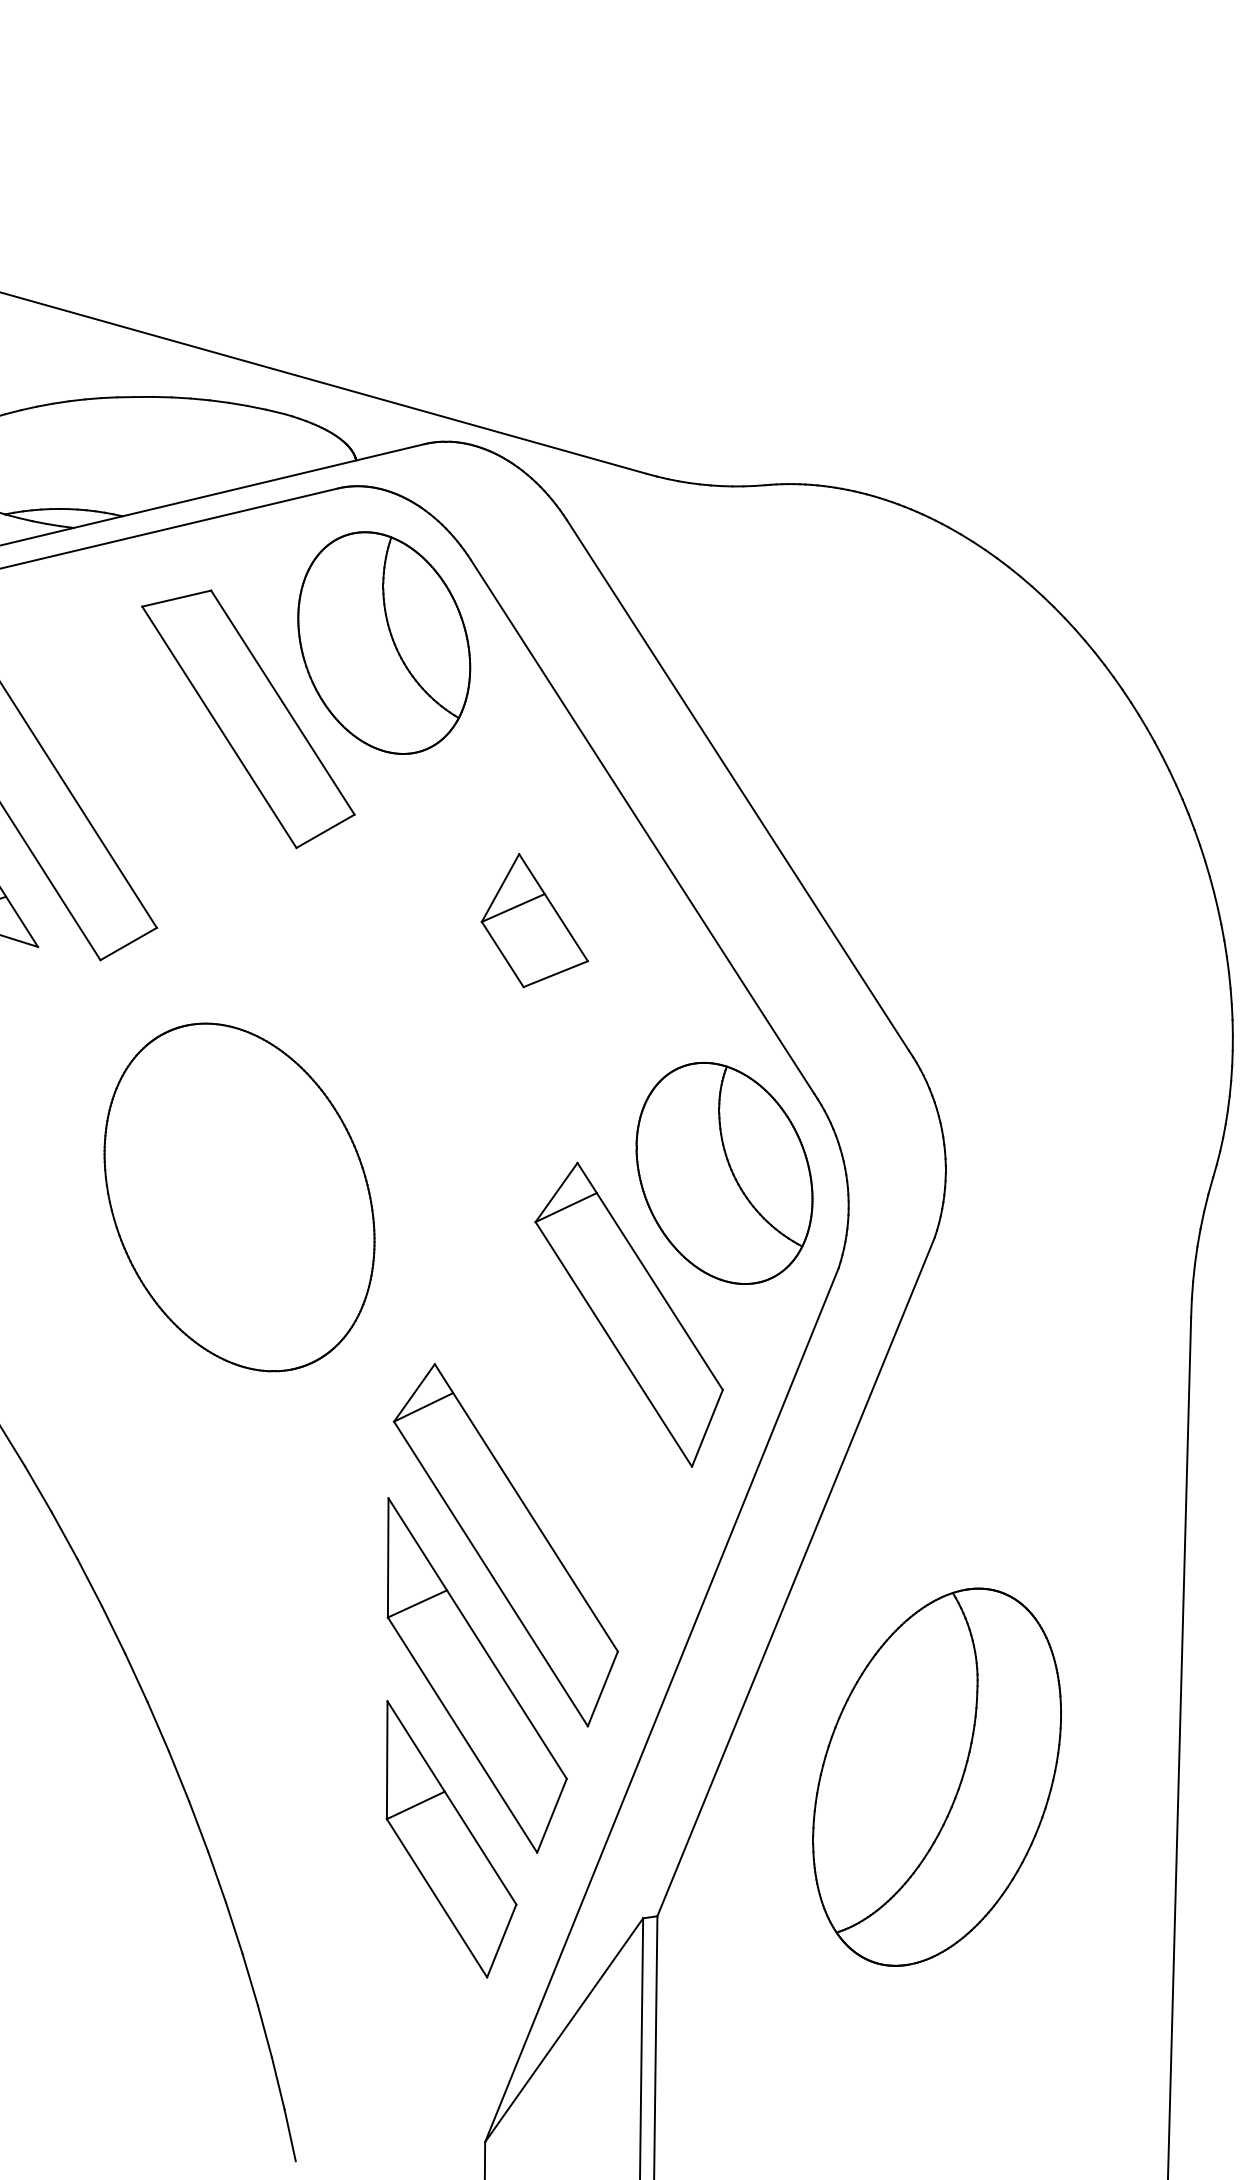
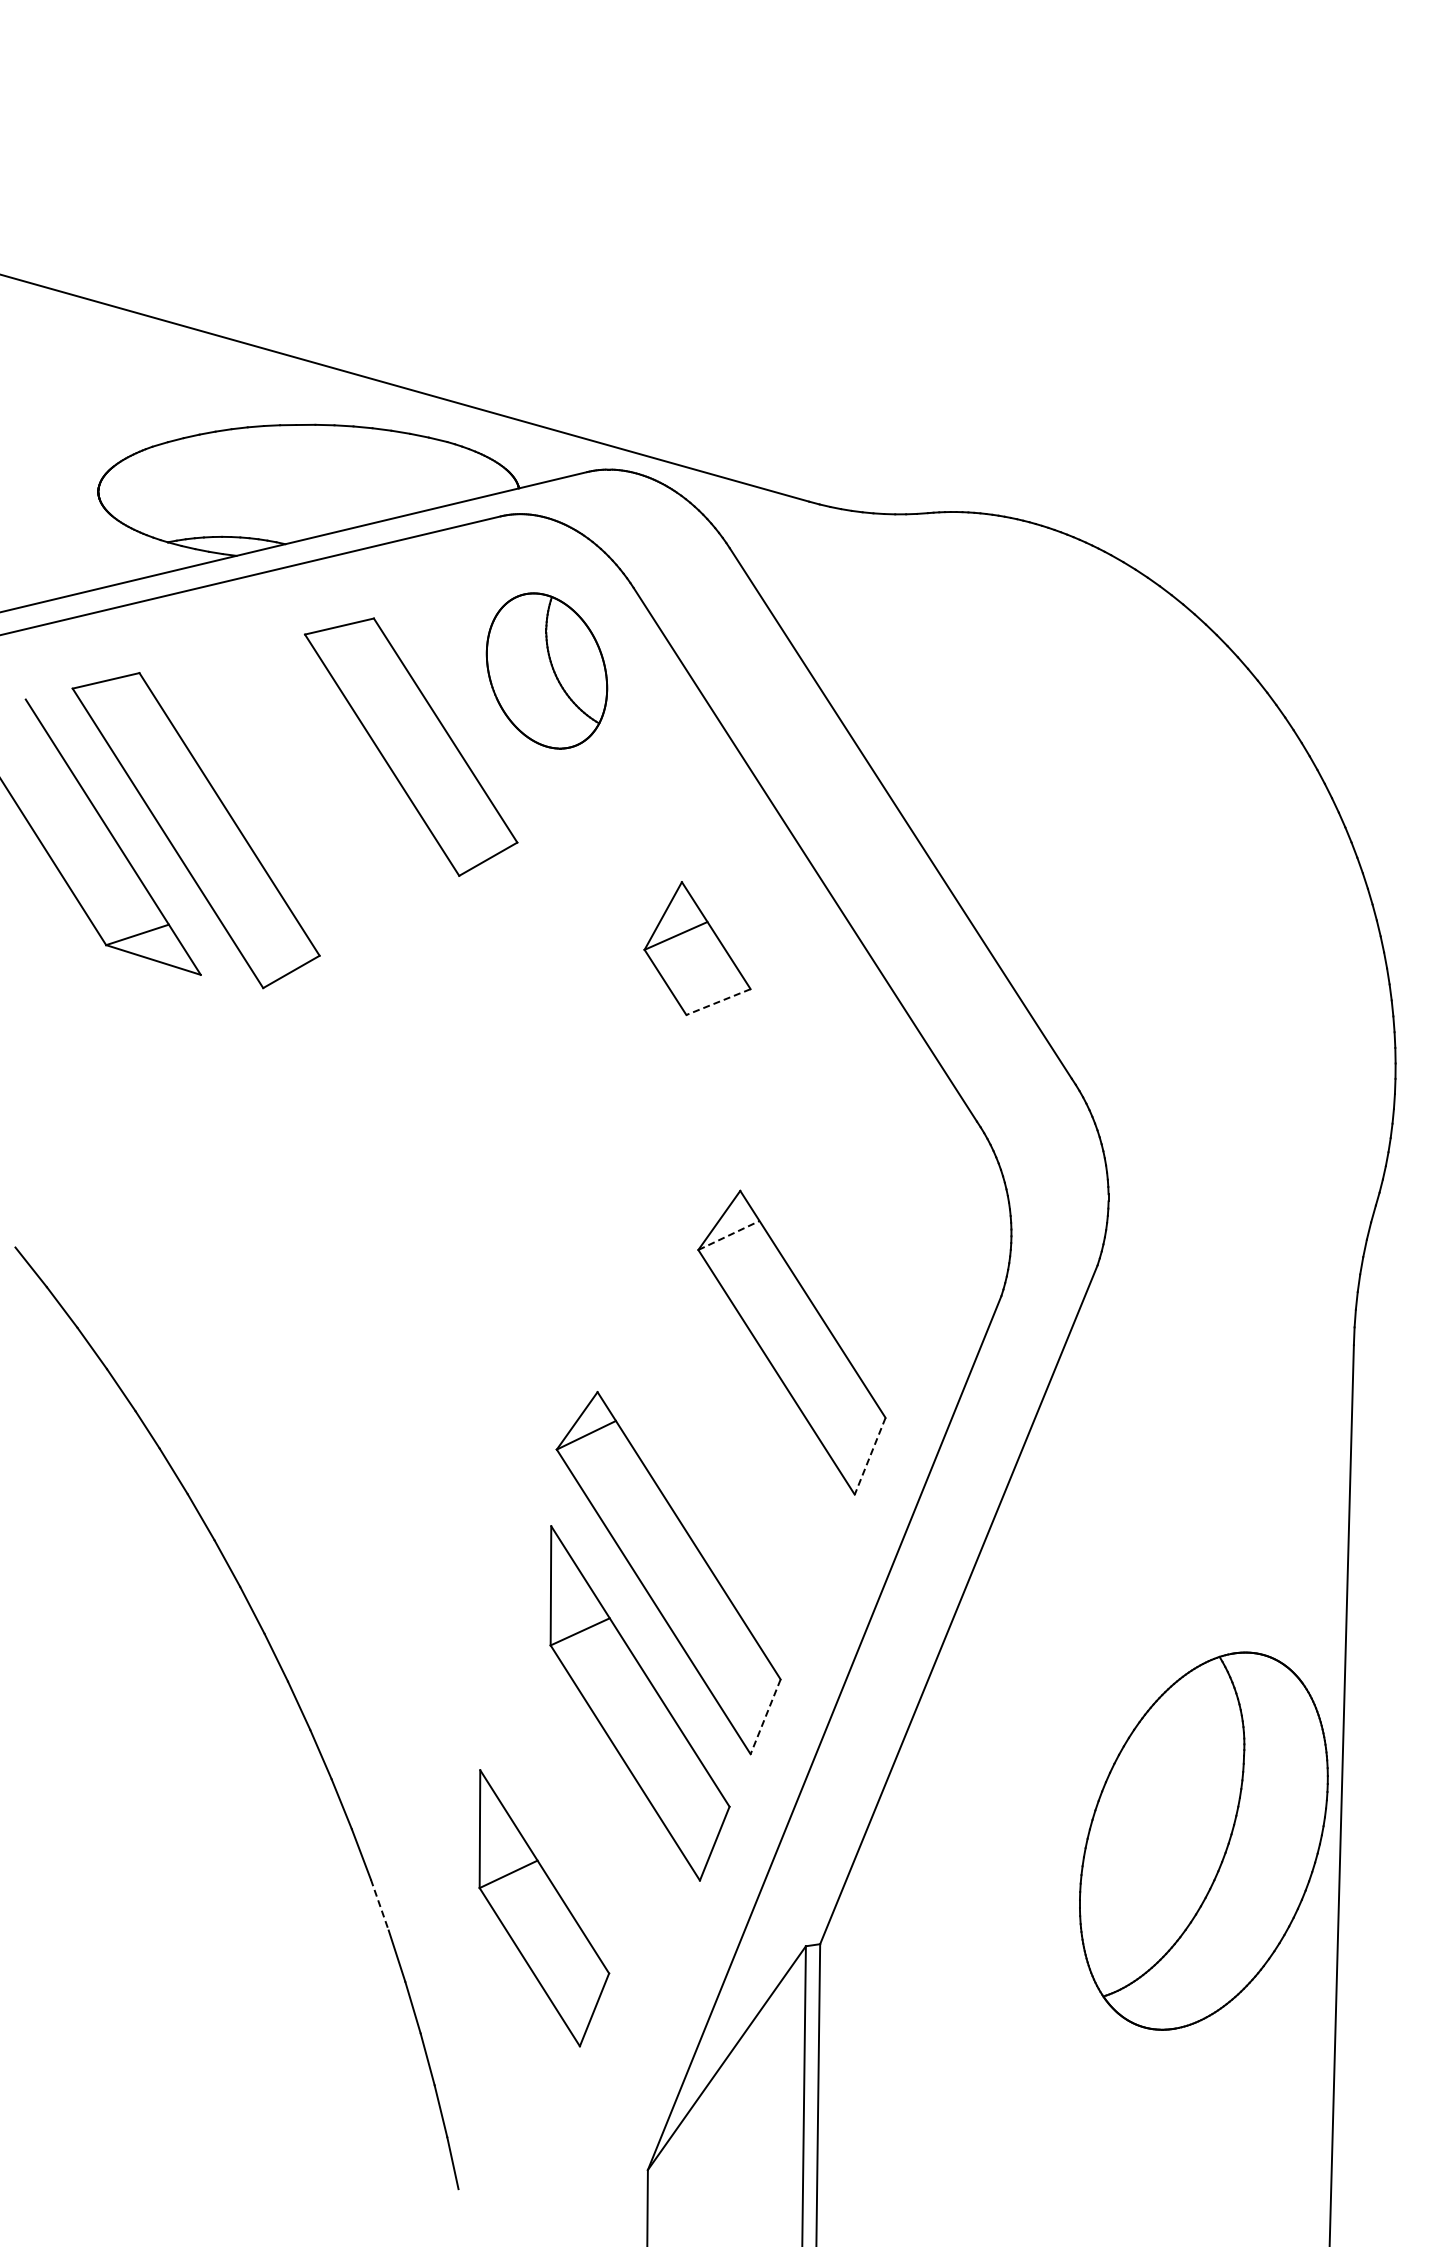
part: (383, 642) -> (546, 670), size x0.7
line: (555, 974) -> (718, 1002), solid -> dashed
part: (724, 1172) -> (887, 1200), removed
part: (239, 1197) -> (402, 1225), removed
line: (565, 1207) -> (728, 1235), solid -> dashed
line: (706, 1428) -> (869, 1456), solid -> dashed
line: (602, 1689) -> (765, 1717), solid -> dashed
part: (936, 1776) -> (1203, 1840), moved
part: (451, 1839) -> (544, 1908), moved
line: (216, 1877) -> (379, 1905), solid -> dashed

